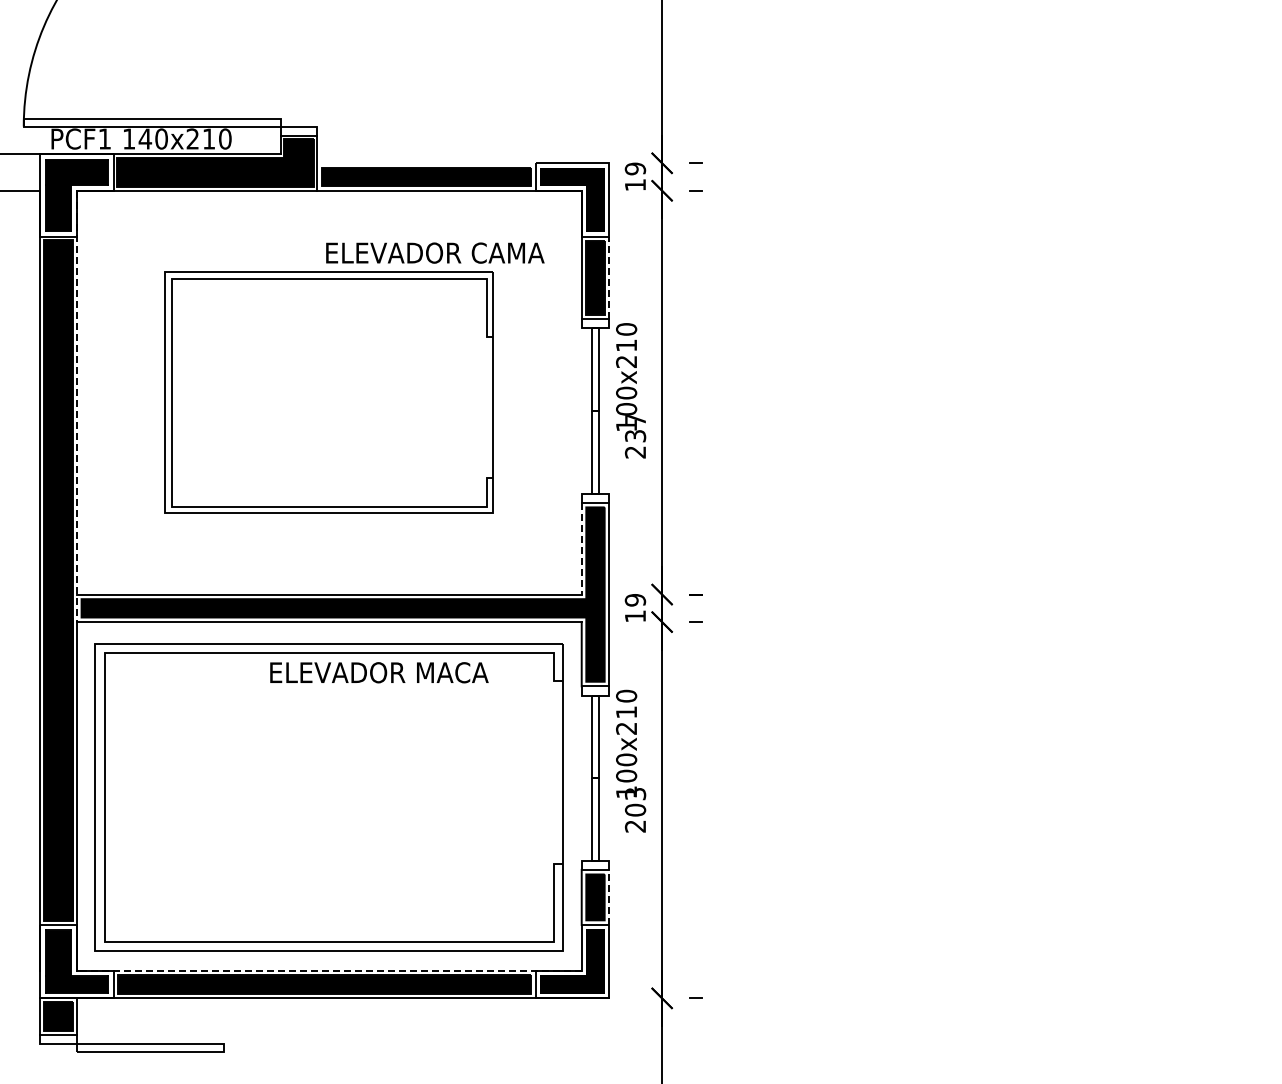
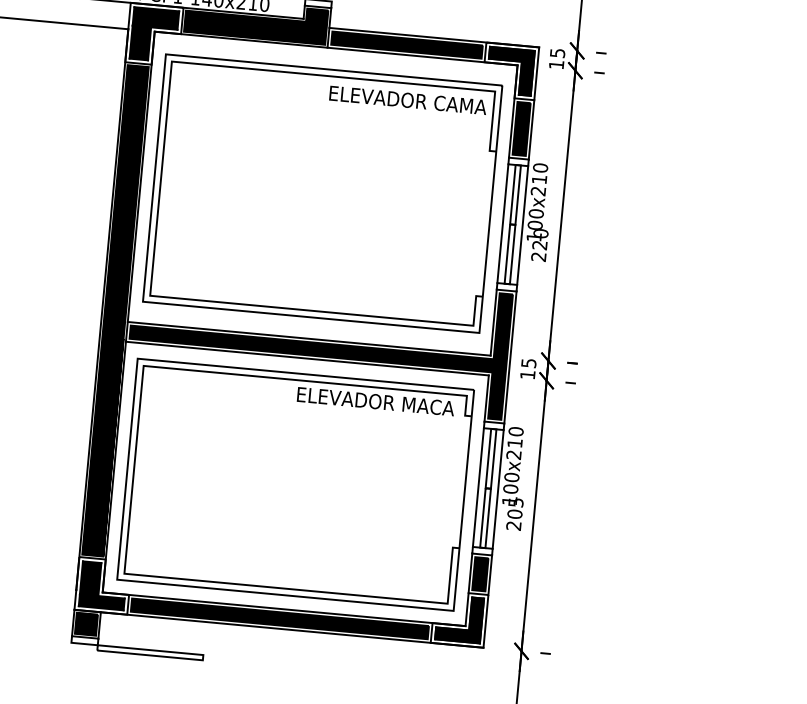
line: (463, 163) -> (434, 37), added
text: (634, 168) -> (557, 52), 19 -> 15
line: (609, 277) -> (531, 129), dashed -> solid
part: (328, 392) -> (322, 193), size x1.43
line: (77, 406) -> (140, 186), dashed -> solid
line: (581, 410) -> (502, 223), added
line: (609, 410) -> (522, 225), added
text: (635, 427) -> (540, 239), 237 -> 220
line: (581, 548) -> (493, 322), dashed -> solid
text: (634, 600) -> (528, 363), 19 -> 15
text: (379, 672) -> (376, 401), moved
line: (581, 777) -> (478, 487), added
line: (609, 777) -> (498, 489), added
text: (634, 793) -> (515, 502), 203 -> 205
line: (609, 897) -> (490, 575), dashed -> solid
line: (328, 970) -> (283, 609), dashed -> solid

